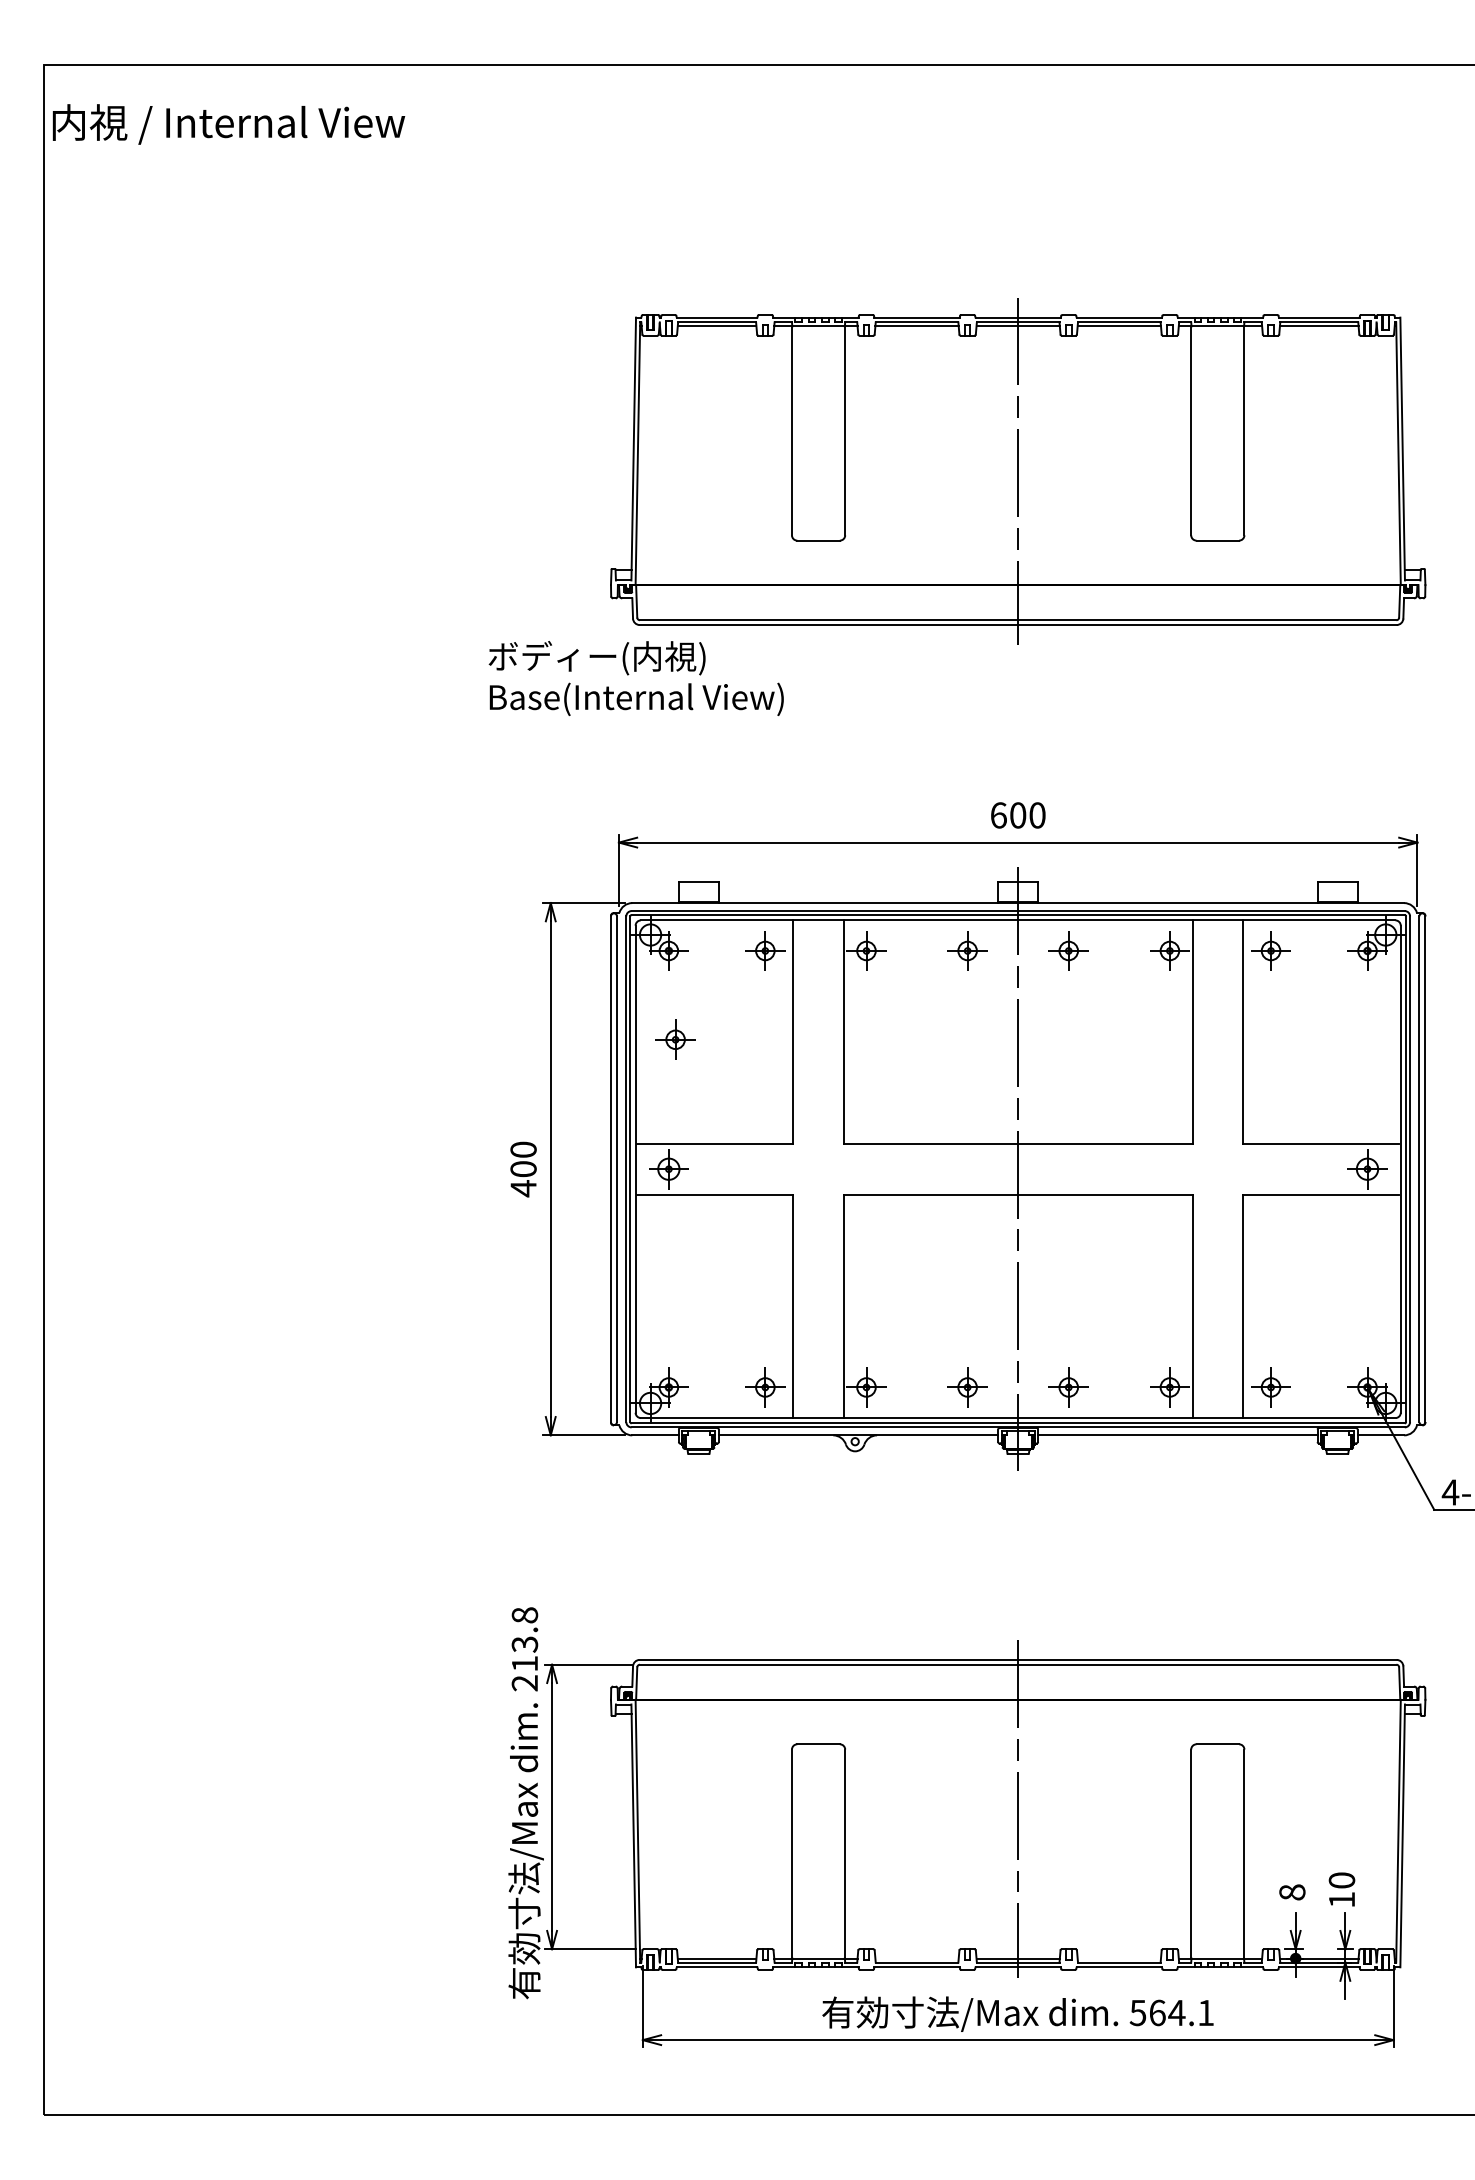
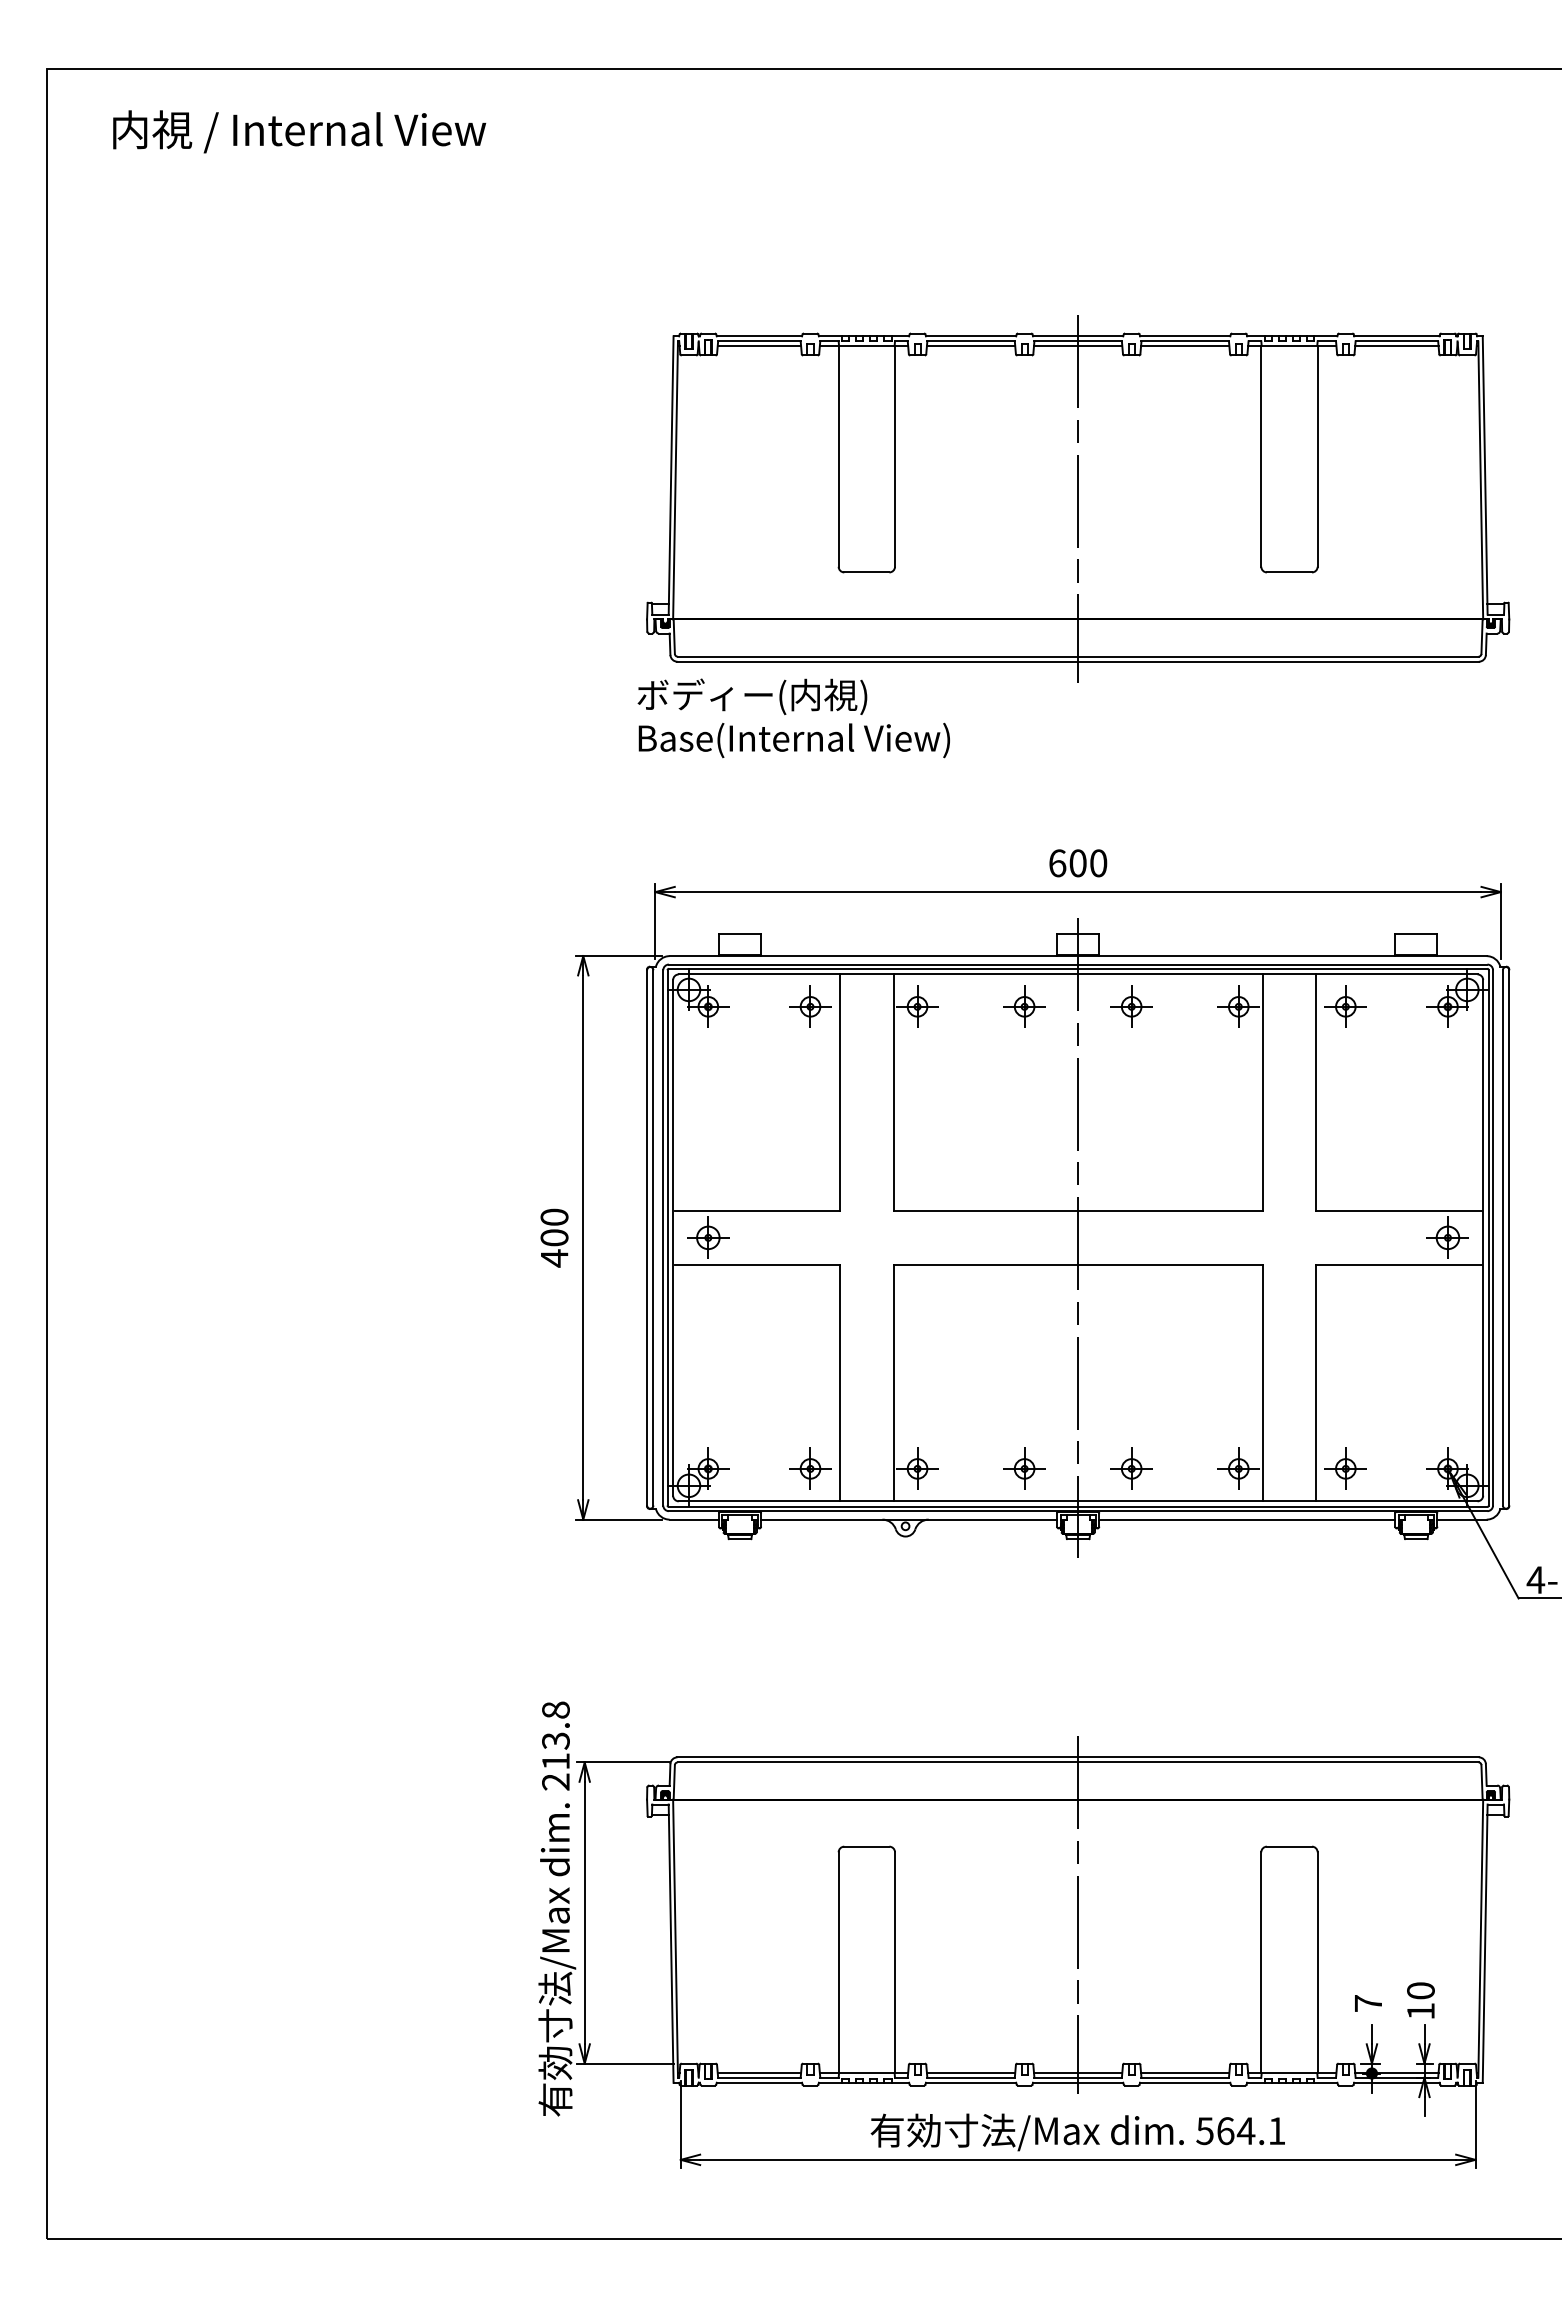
text: (228, 124) -> (299, 131), moved
text: (635, 678) -> (793, 718), moved
part: (675, 1039) -> (715, 1100), removed
text: (1292, 1892) -> (1368, 2003), 8 -> 7
line: (916, 1958) -> (970, 2073), added
line: (1119, 1958) -> (1185, 2073), added

